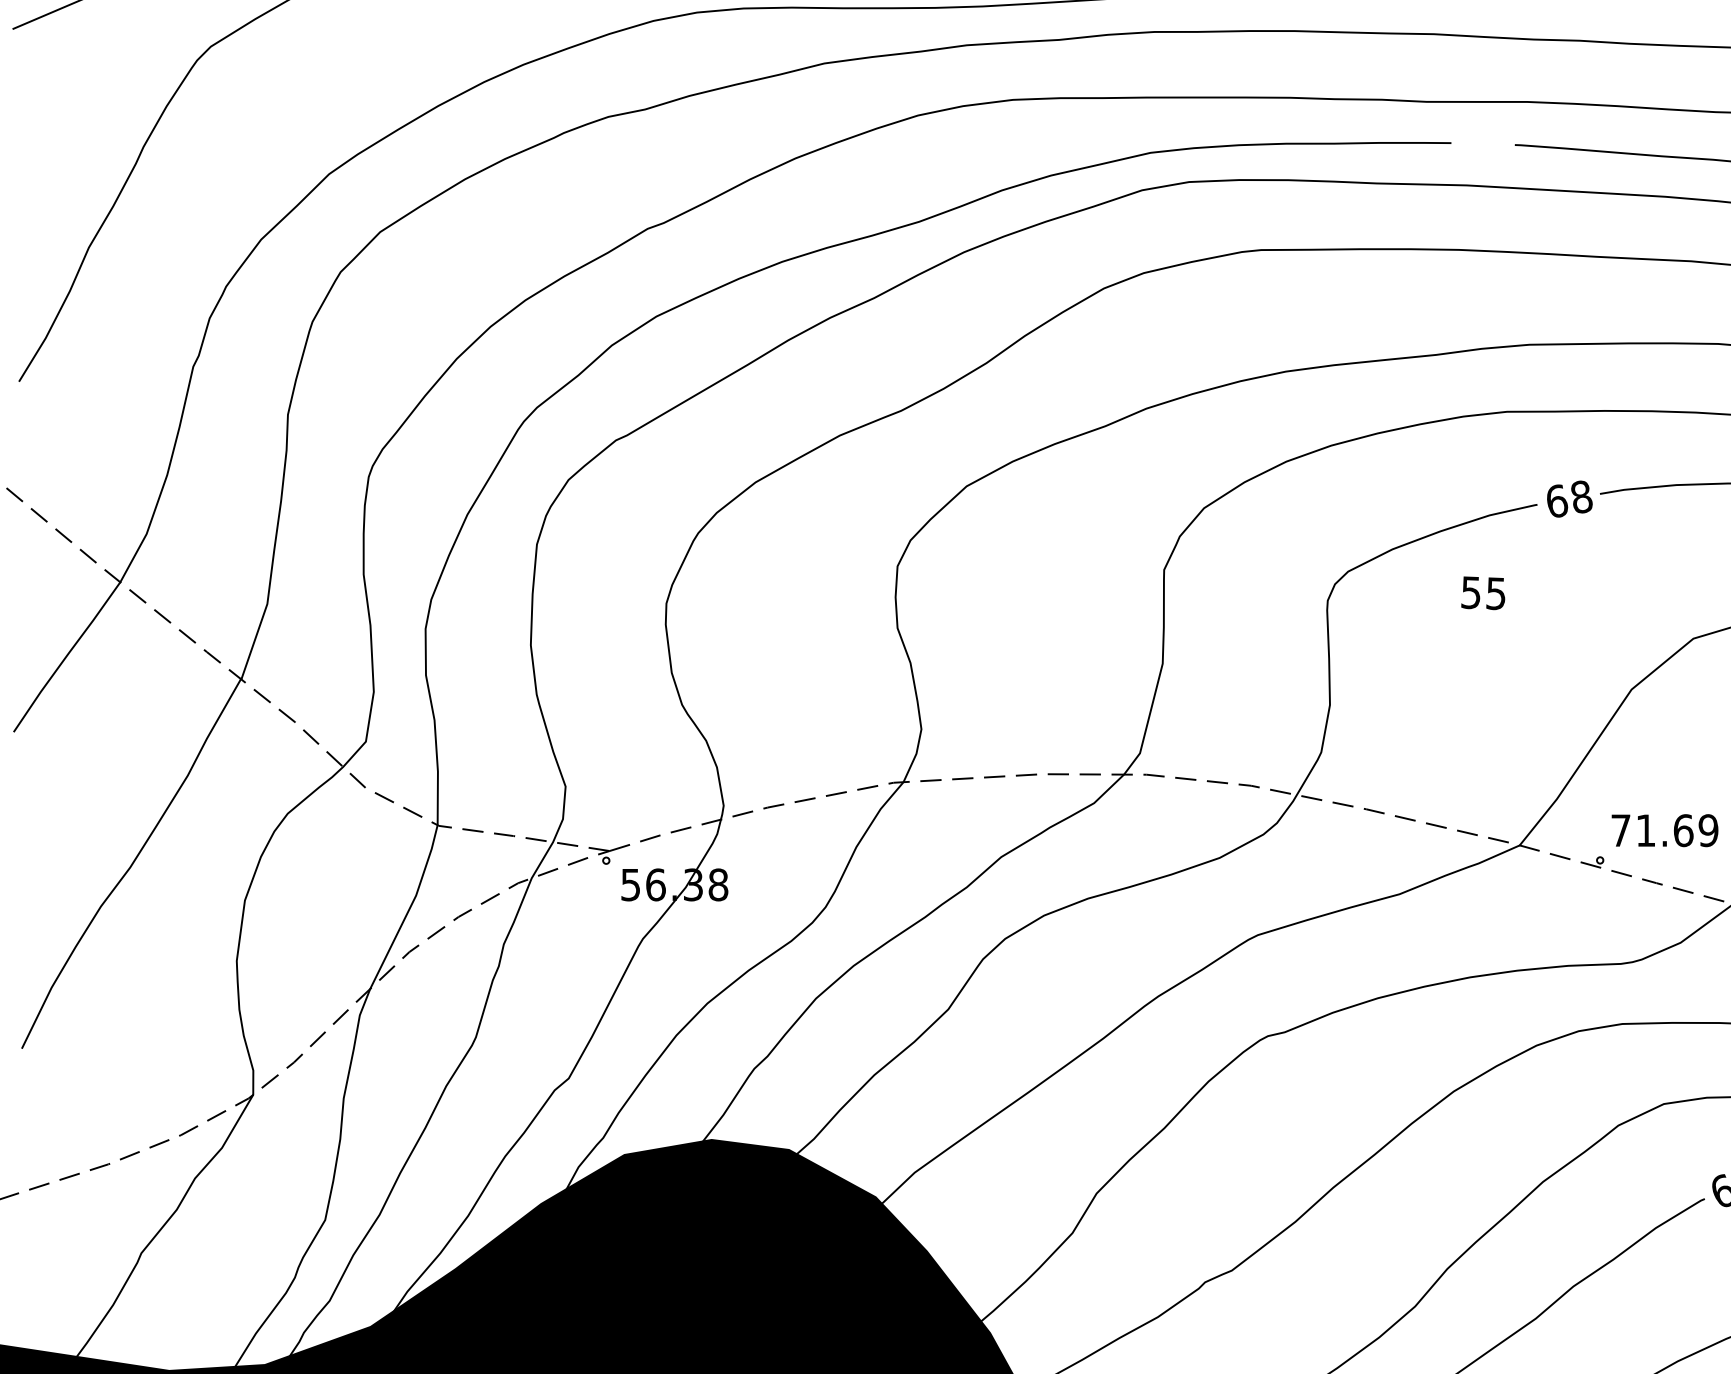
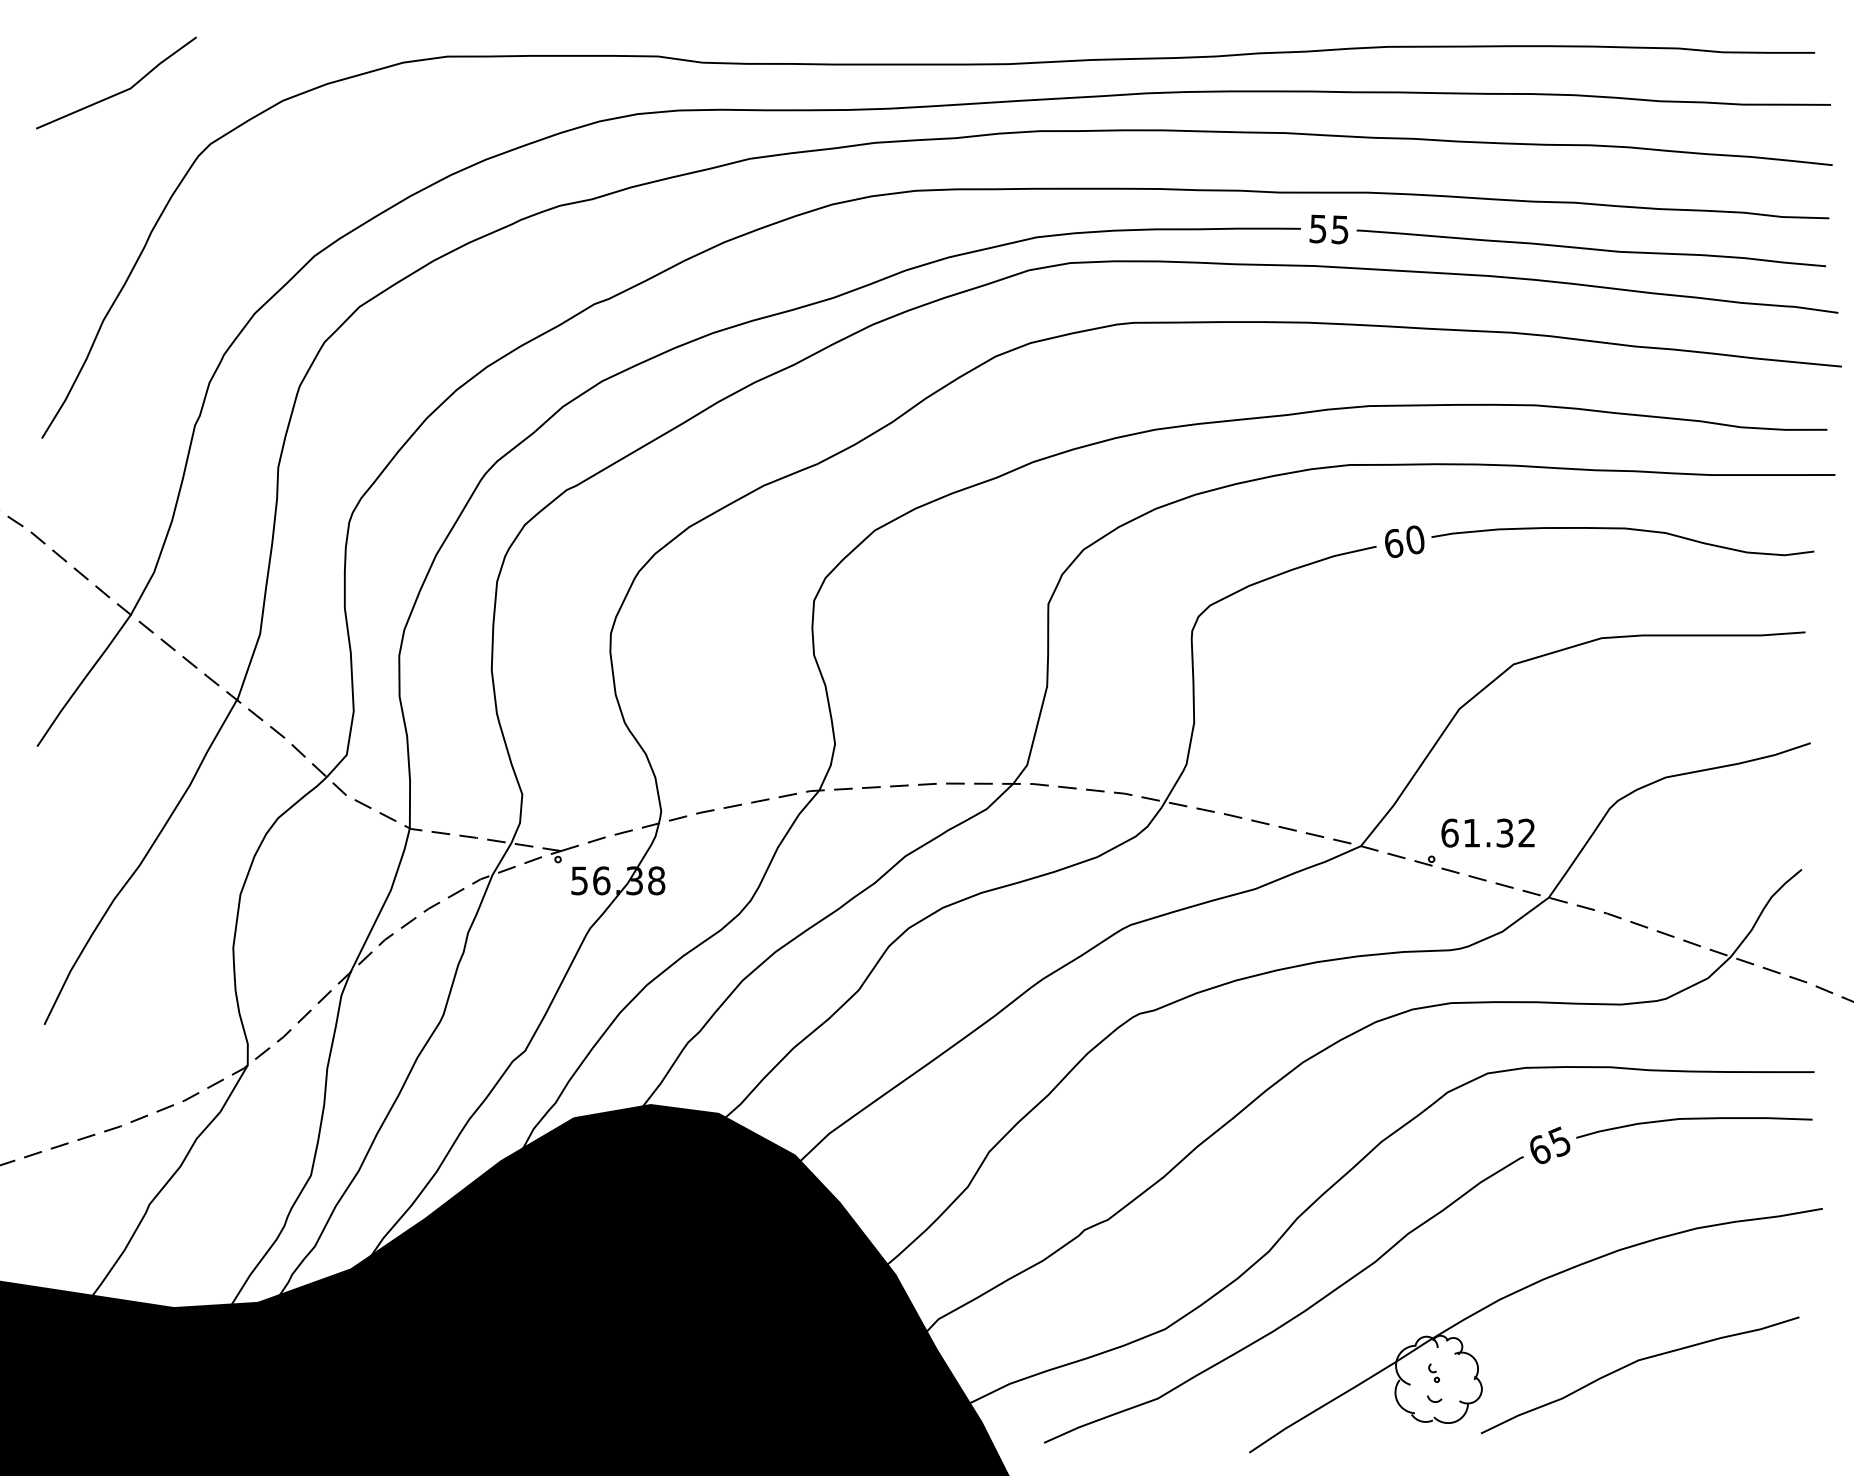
text: (1581, 496) -> (1415, 539), 68 -> 60
text: (1482, 593) -> (1328, 229), moved
text: (1664, 829) -> (1488, 832), 71.69 -> 61.32

